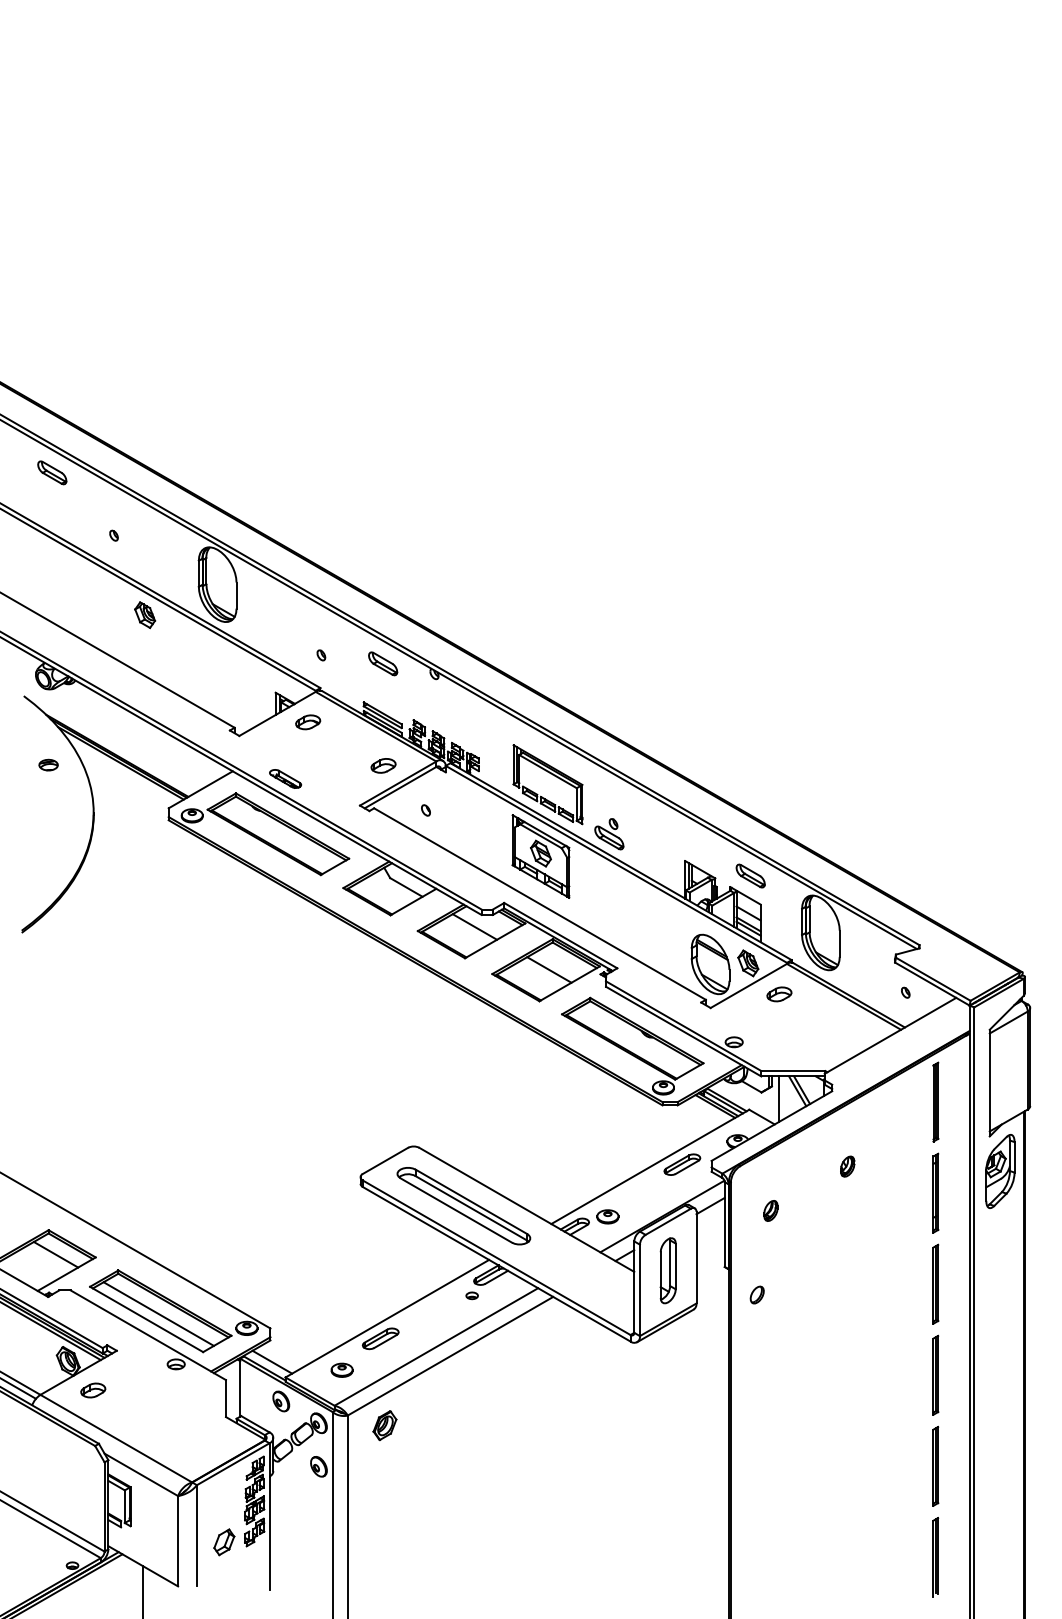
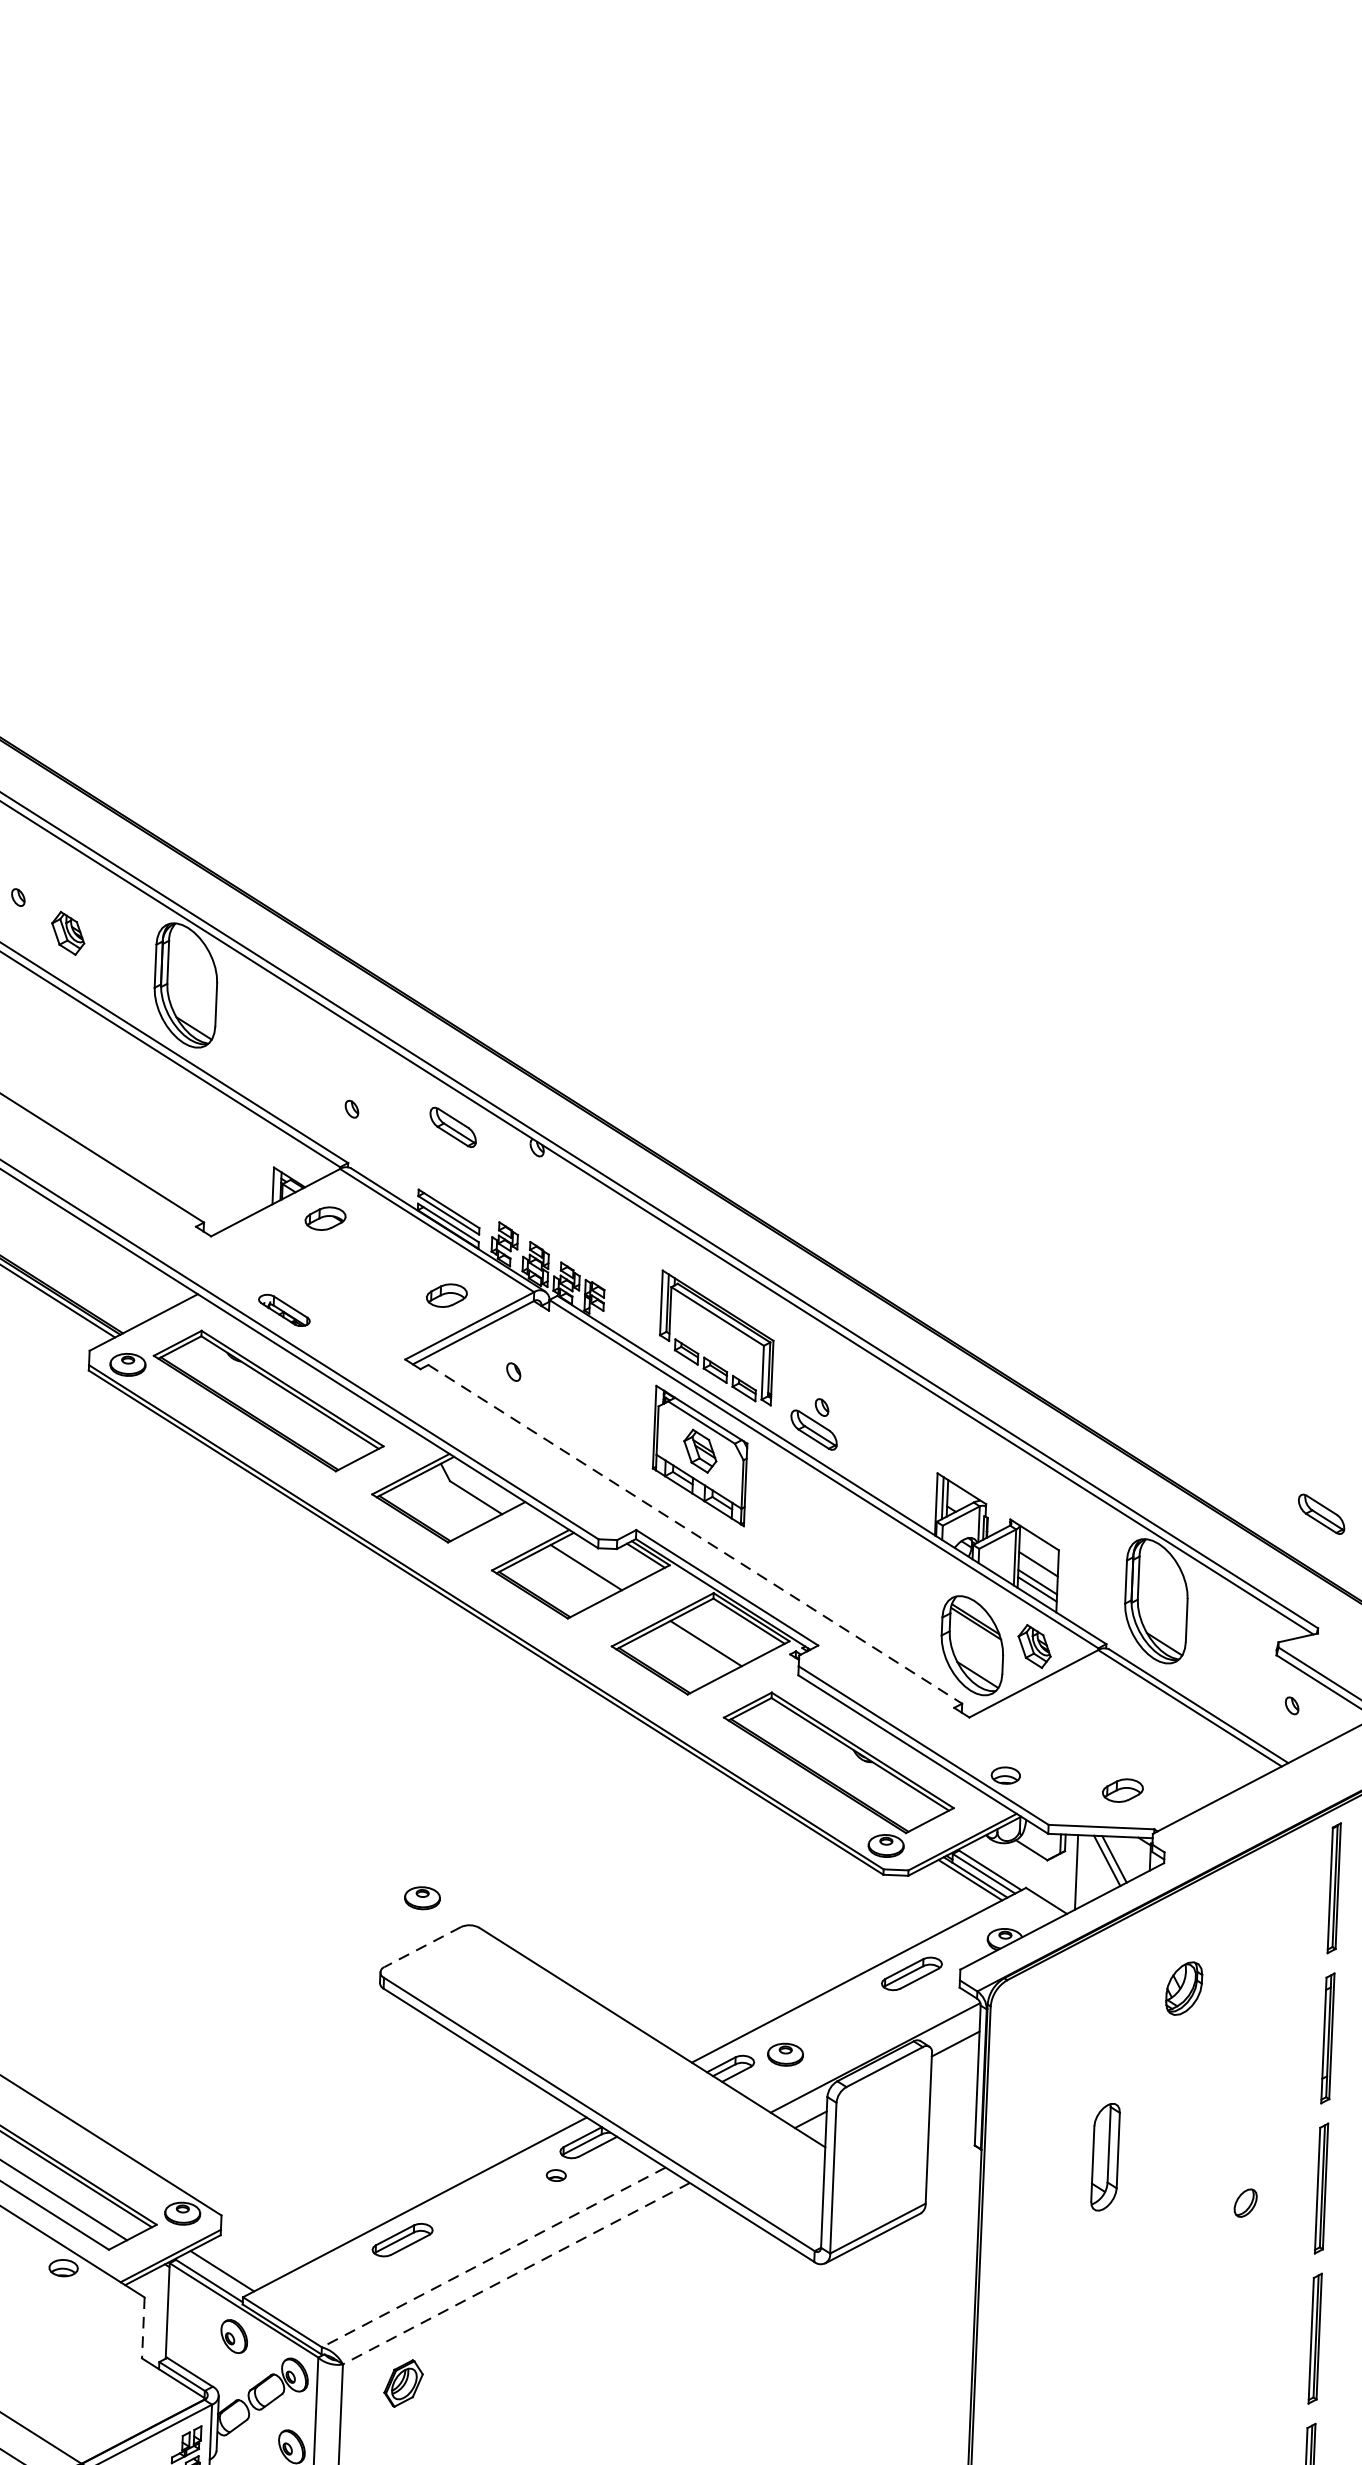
part: (145, 615) -> (68, 934), moved
part: (750, 875) -> (1321, 1513), moved
line: (540, 904) -> (696, 1535), solid -> dashed
part: (779, 994) -> (1123, 1790), moved
line: (385, 1161) -> (422, 1948), solid -> dashed
part: (847, 1166) -> (1184, 1988), size x1.6
part: (463, 1206) -> (548, 2027), removed
part: (770, 1210) -> (1054, 2055), removed
part: (667, 1270) -> (1104, 2156), moved
part: (756, 1294) -> (1244, 2202), moved
line: (436, 1346) -> (494, 2256), solid -> dashed
line: (450, 1356) -> (516, 2274), solid -> dashed
part: (341, 1369) -> (421, 1896), moved
line: (225, 1399) -> (142, 2329), solid -> dashed

